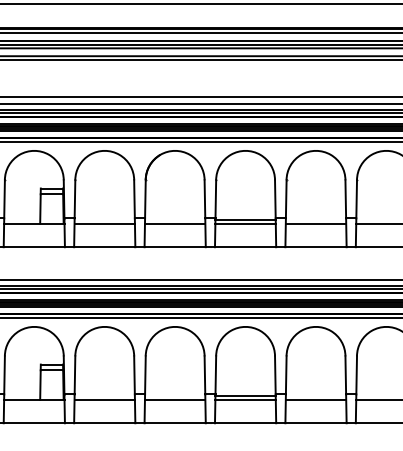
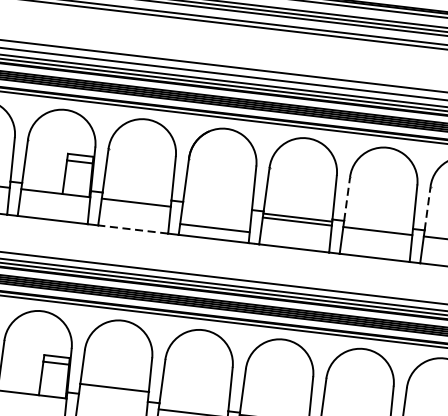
line: (286, 198) -> (347, 198), solid -> dashed
line: (356, 198) -> (427, 207), solid -> dashed
line: (174, 223) -> (214, 227), moved
line: (104, 247) -> (132, 229), solid -> dashed
line: (104, 399) -> (114, 387), moved

